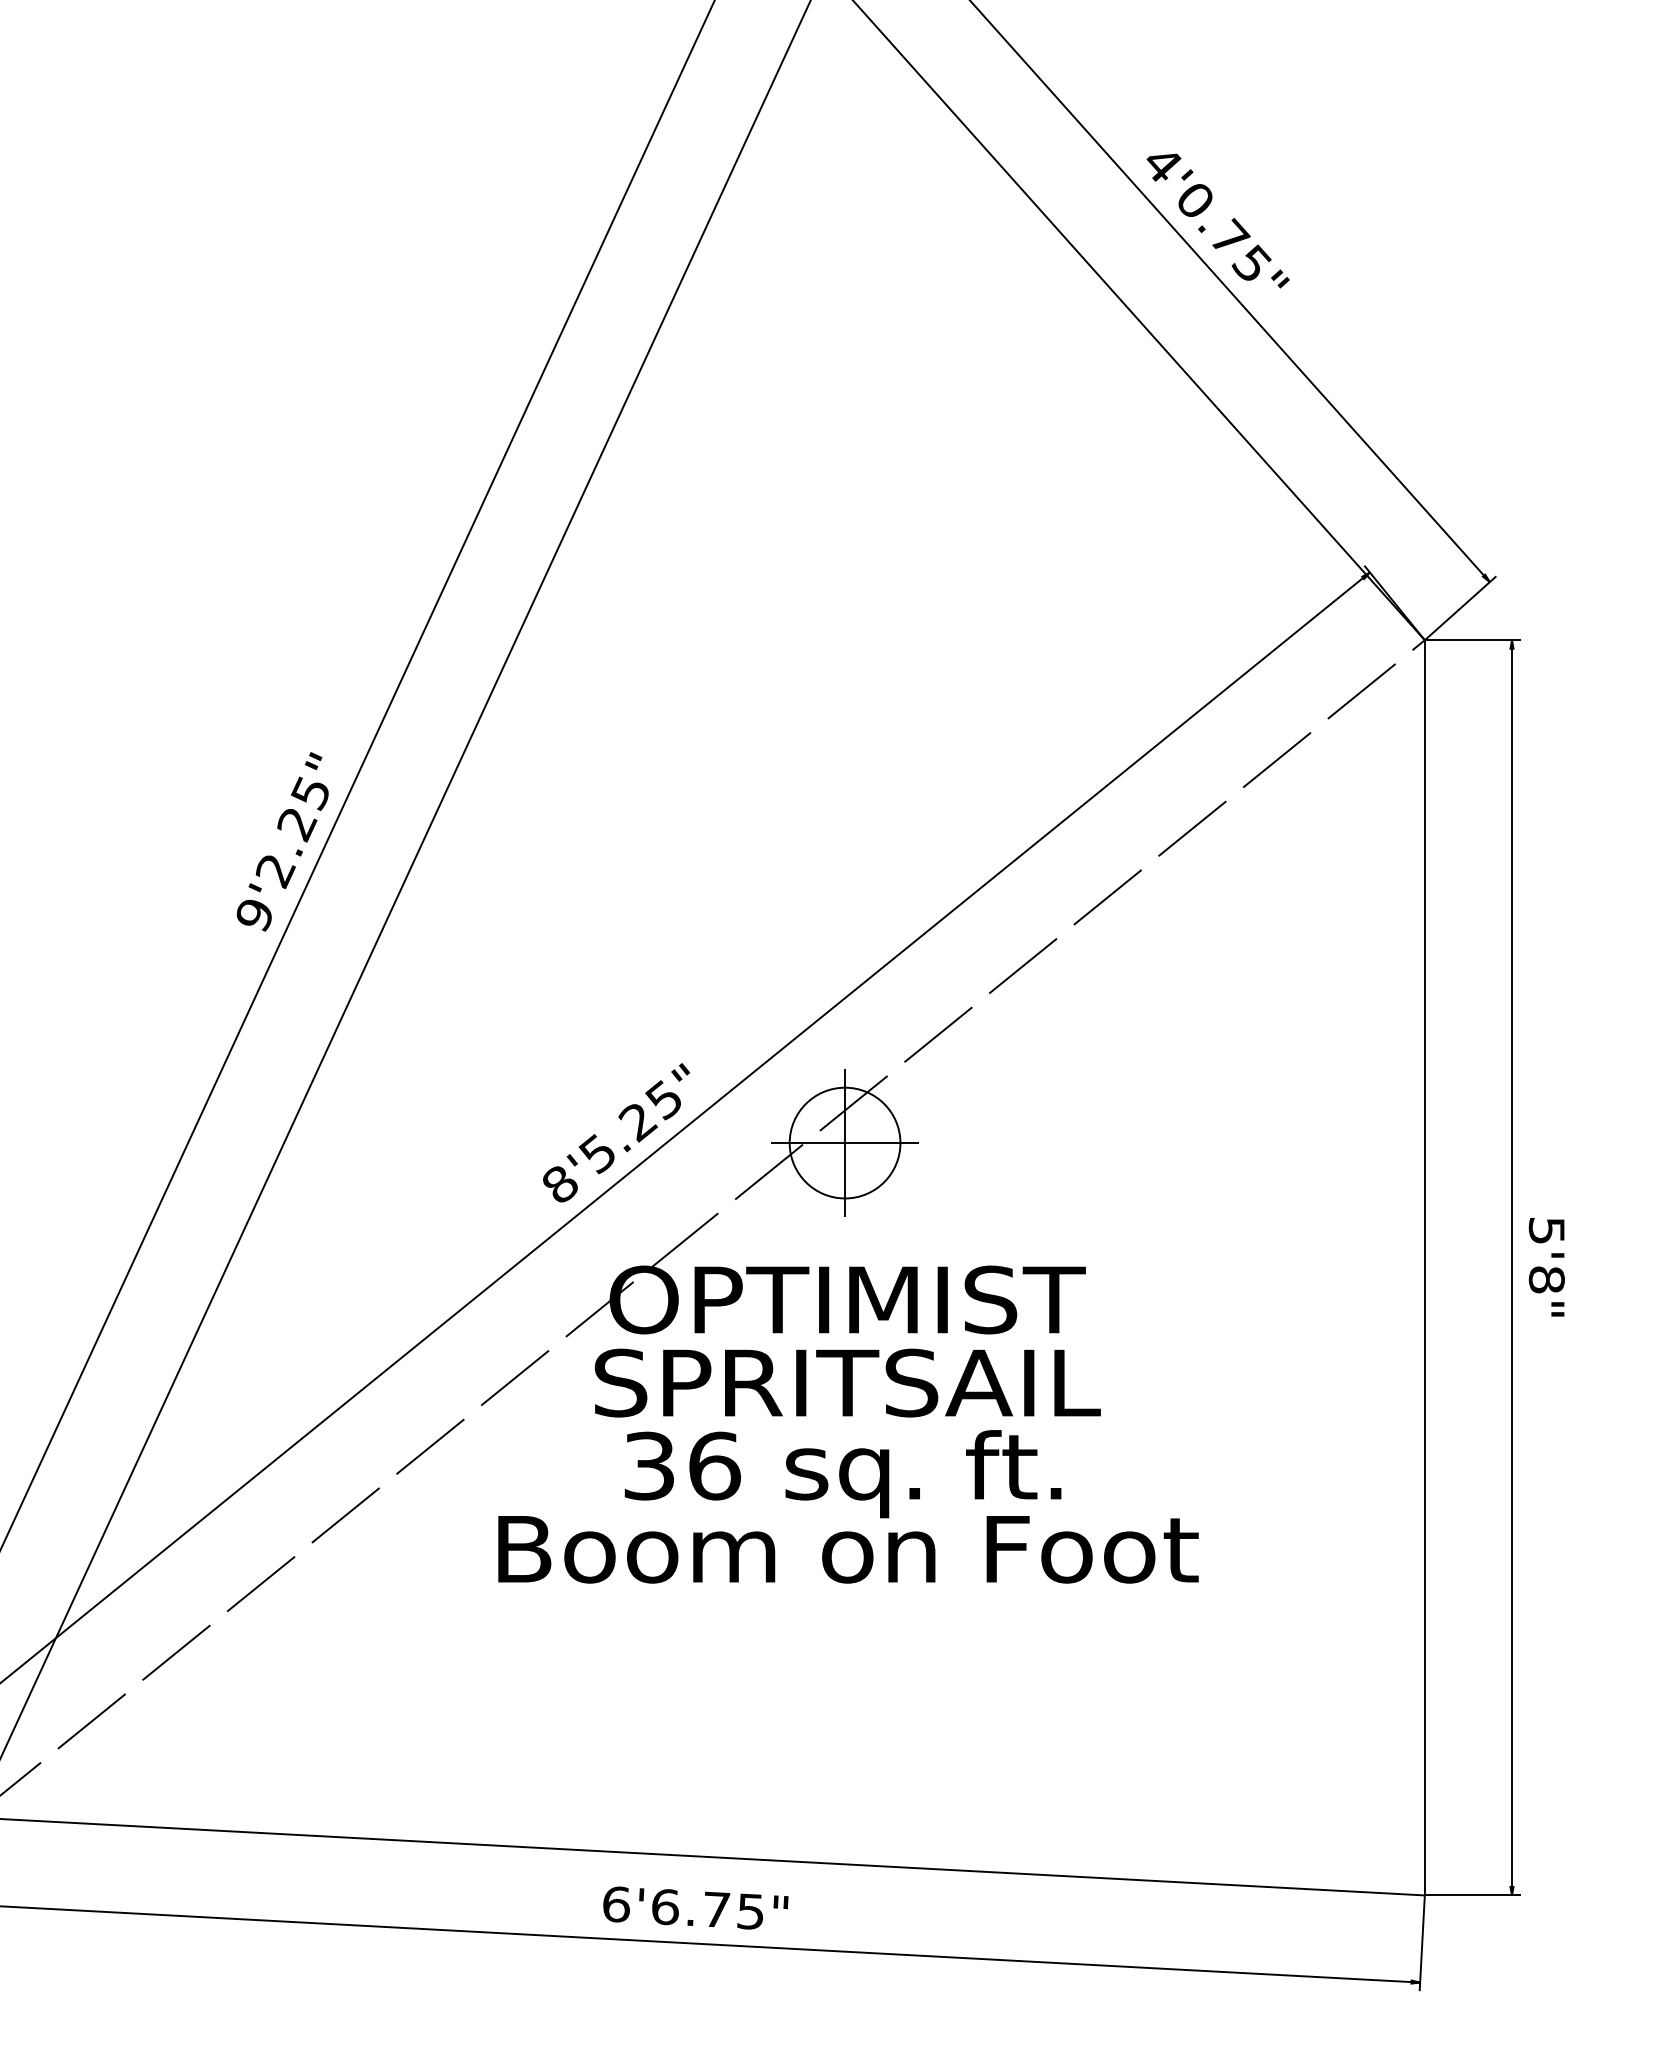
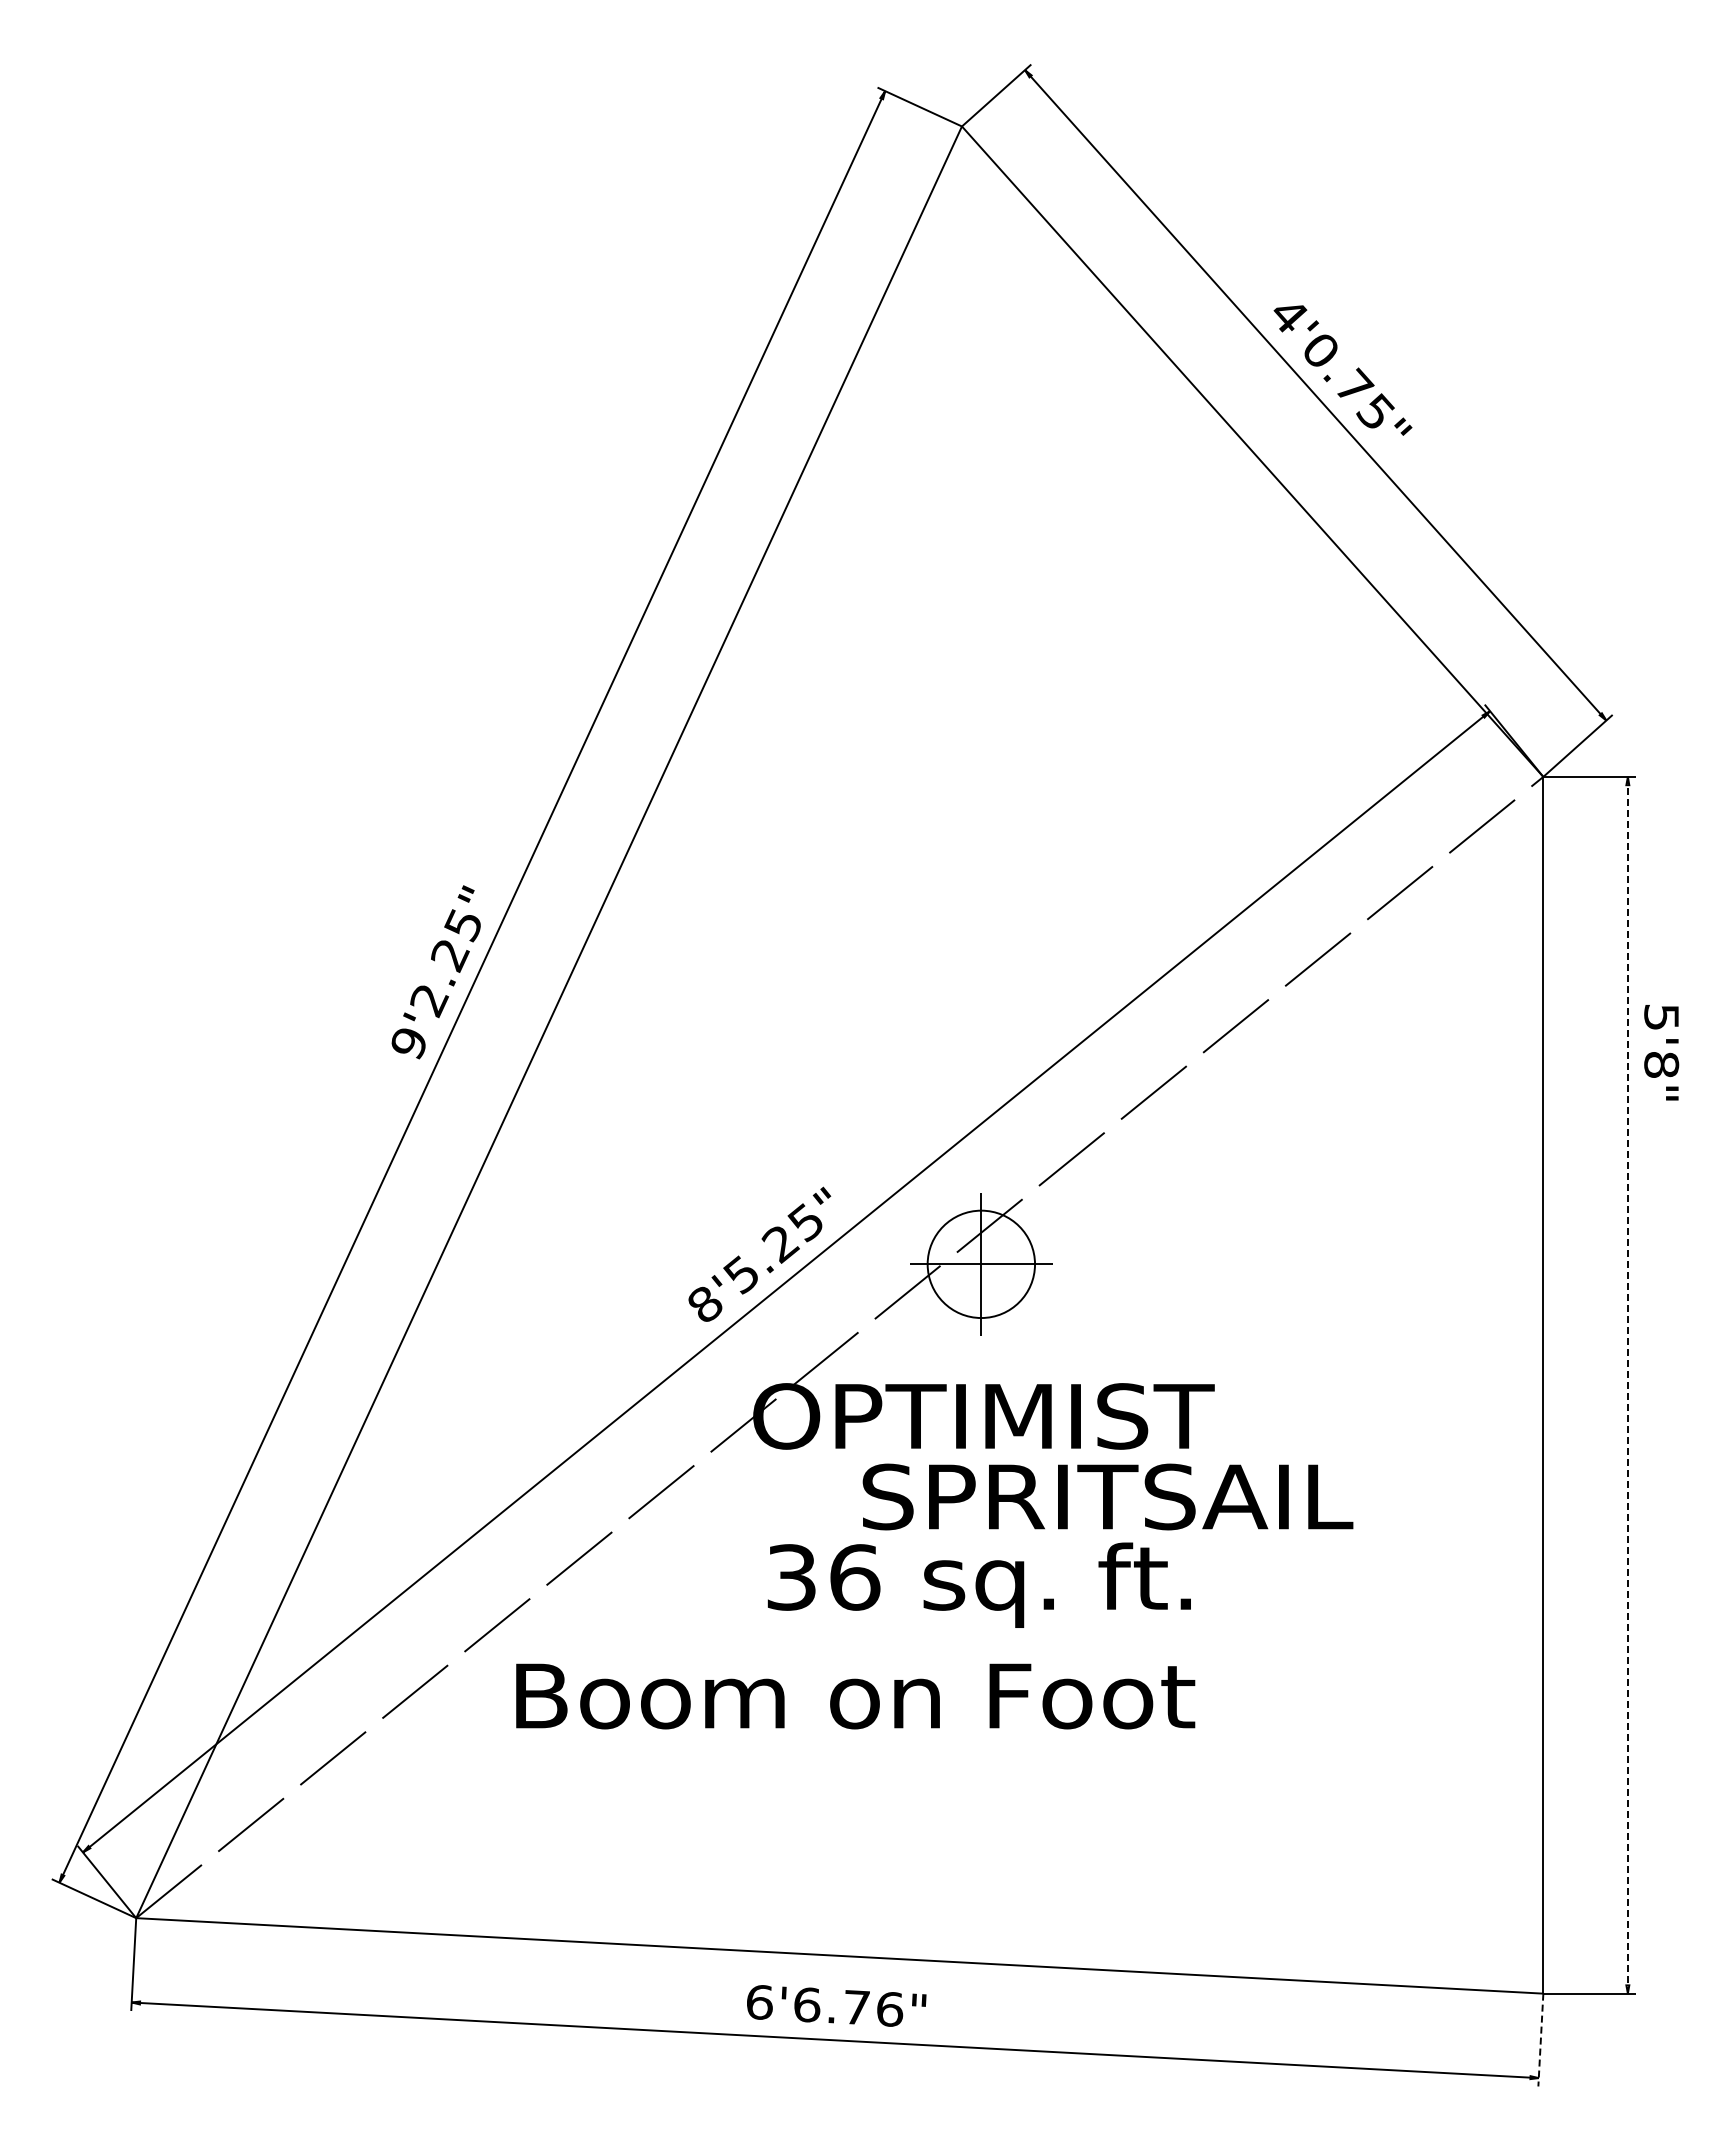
text: (1546, 1267) -> (1661, 1052), moved
line: (1511, 1268) -> (1627, 1385), solid -> dashed
text: (847, 1382) -> (1107, 1496), moved
text: (848, 1549) -> (855, 1696), moved
text: (750, 1911) -> (889, 2009), 6'6.75" -> 6'6.76"
line: (1421, 1943) -> (1540, 2040), solid -> dashed

